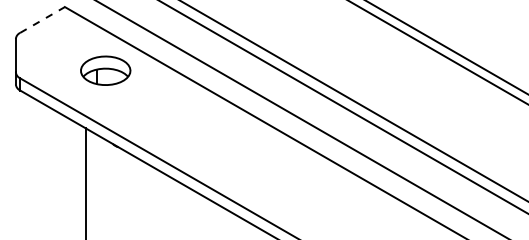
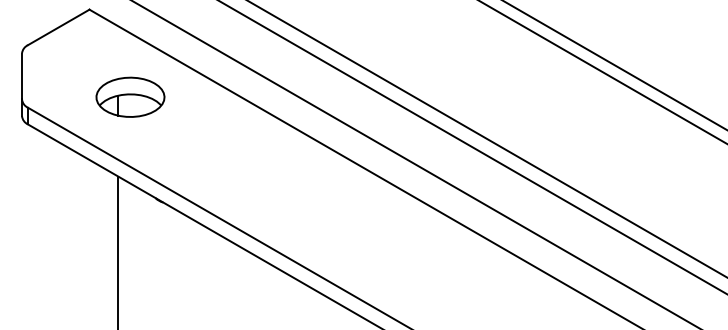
line: (42, 19) -> (58, 26), dashed -> solid
part: (105, 70) -> (130, 96), moved

